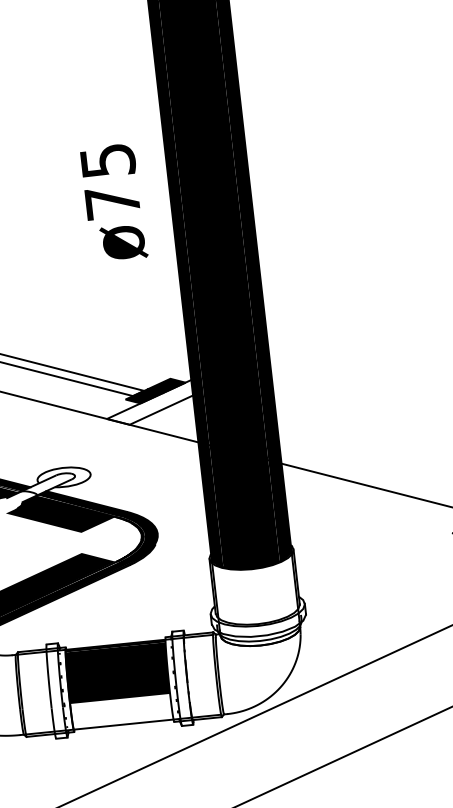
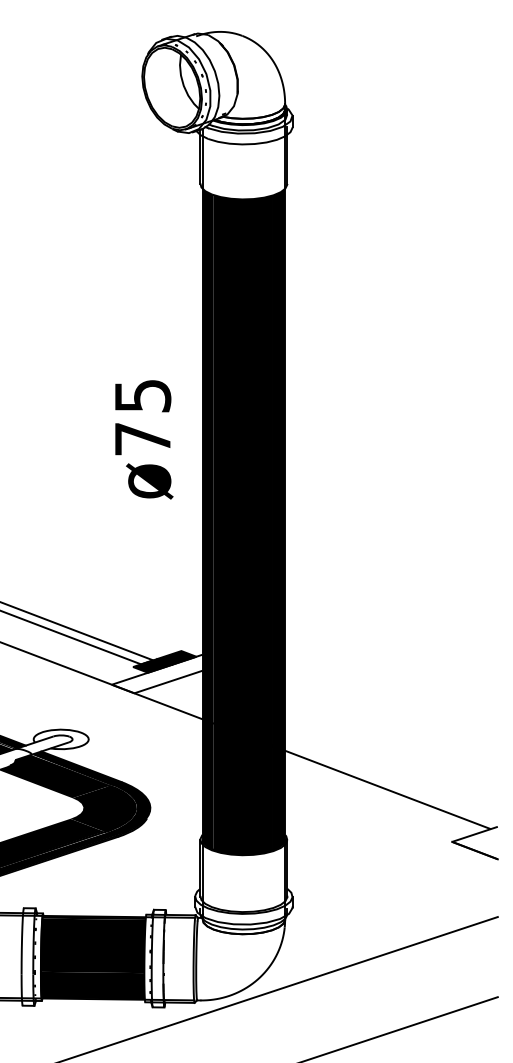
text: (114, 202) -> (144, 439), moved
fill: (110, 539) -> (101, 808), added
fill: (121, 711) -> (92, 985), added

